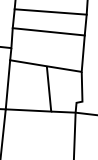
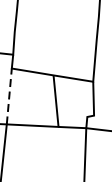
line: (50, 11) -> (57, 13), removed
line: (48, 31) -> (55, 35), removed
line: (7, 84) -> (8, 96), solid -> dashed

